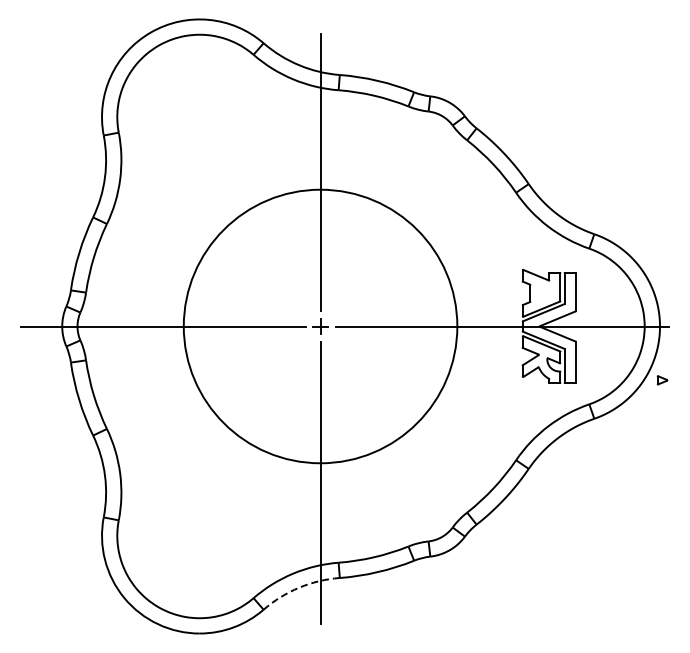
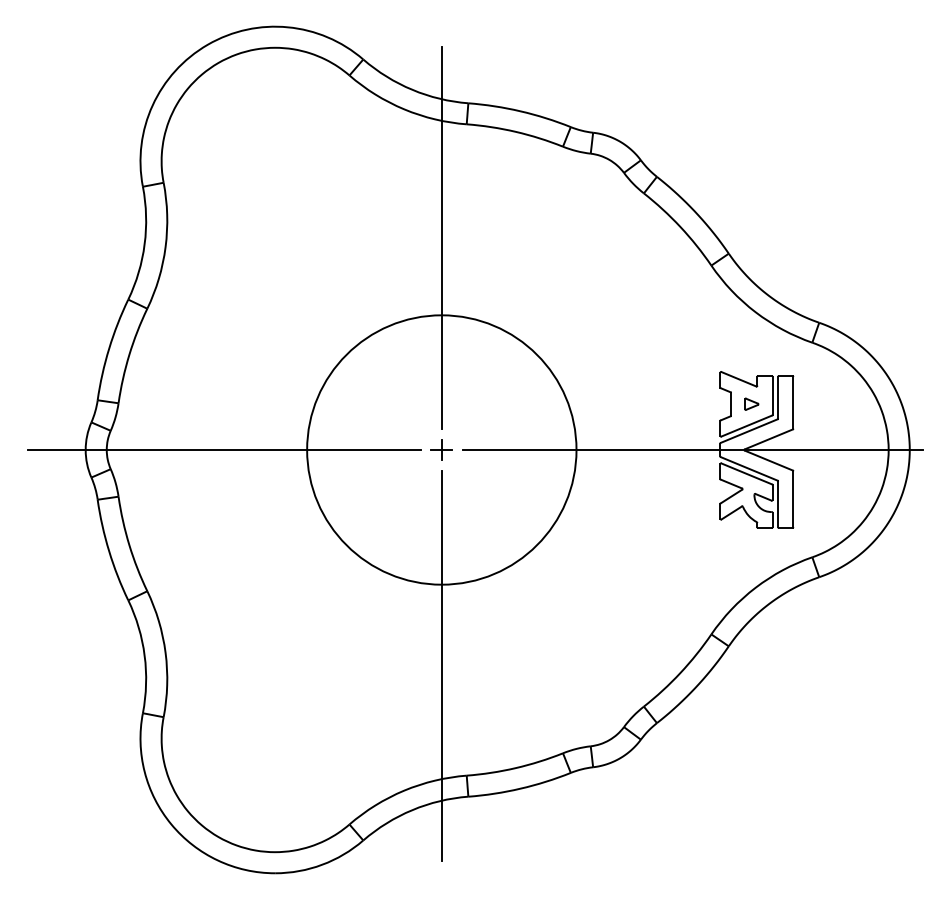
circle: (320, 326) -> (441, 450), size x0.71
part: (662, 380) -> (751, 404), moved
arc: (299, 587) -> (412, 809), dashed -> solid

